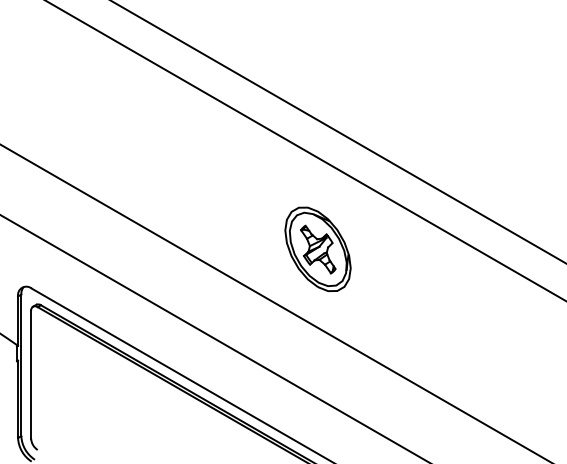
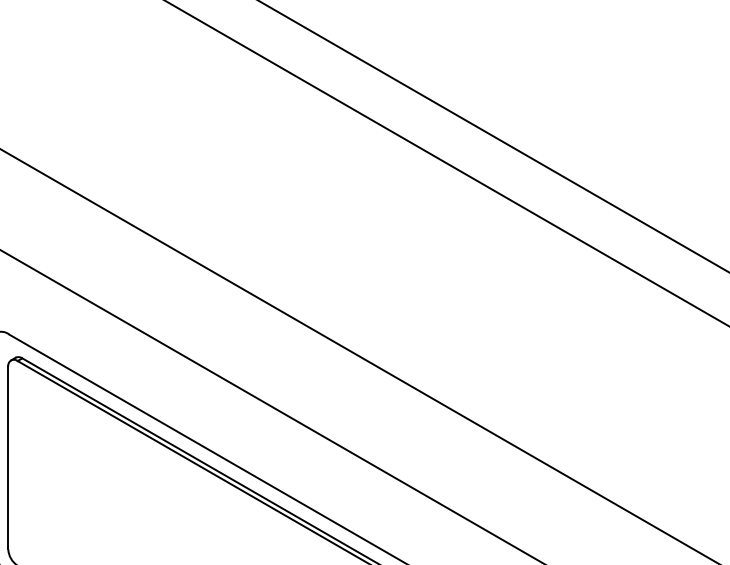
part: (317, 248) -> (418, 277), removed

